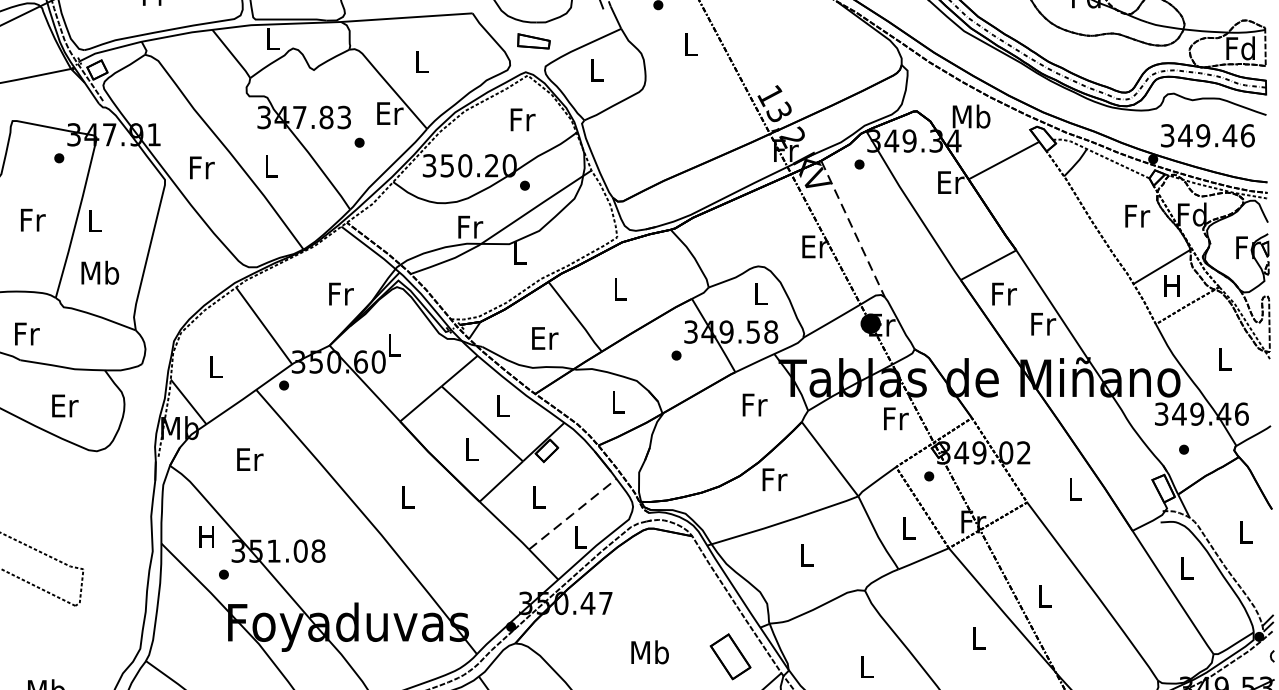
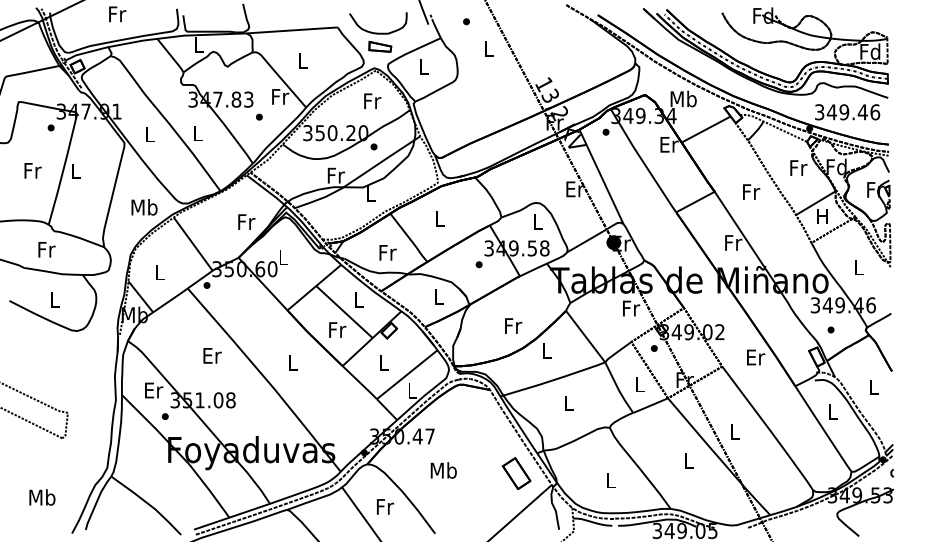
text: (390, 112) -> (280, 96), Er -> Fr
text: (201, 167) -> (149, 134), Fr -> L
line: (853, 229) -> (601, 177), dashed -> solid
text: (100, 273) -> (144, 207), moved
text: (1004, 293) -> (751, 191), moved
text: (26, 333) -> (46, 249), moved
text: (545, 337) -> (388, 252), Er -> Fr
text: (754, 404) -> (513, 325), moved
text: (65, 405) -> (55, 299), Er -> L
text: (472, 448) -> (337, 329), L -> Fr
text: (250, 459) -> (212, 355), moved
text: (775, 479) -> (547, 350), Fr -> L
text: (1076, 489) -> (756, 357), L -> Er
line: (573, 513) -> (407, 374), dashed -> solid
text: (208, 536) -> (154, 390), H -> Er
text: (649, 652) -> (443, 470), moved

